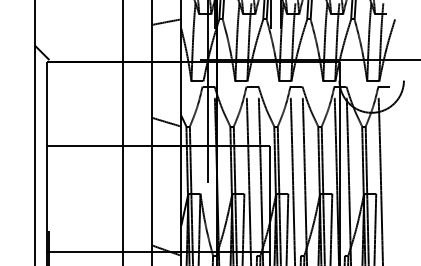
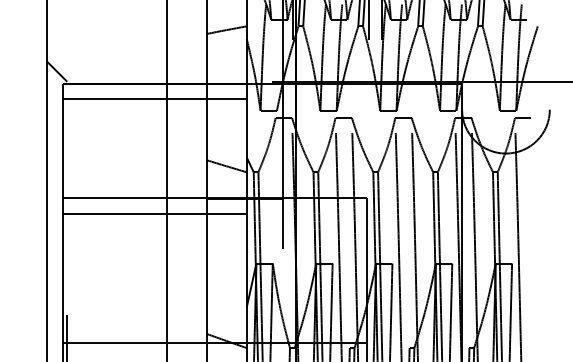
line: (113, 72) -> (154, 98), added
line: (113, 156) -> (154, 212), added

